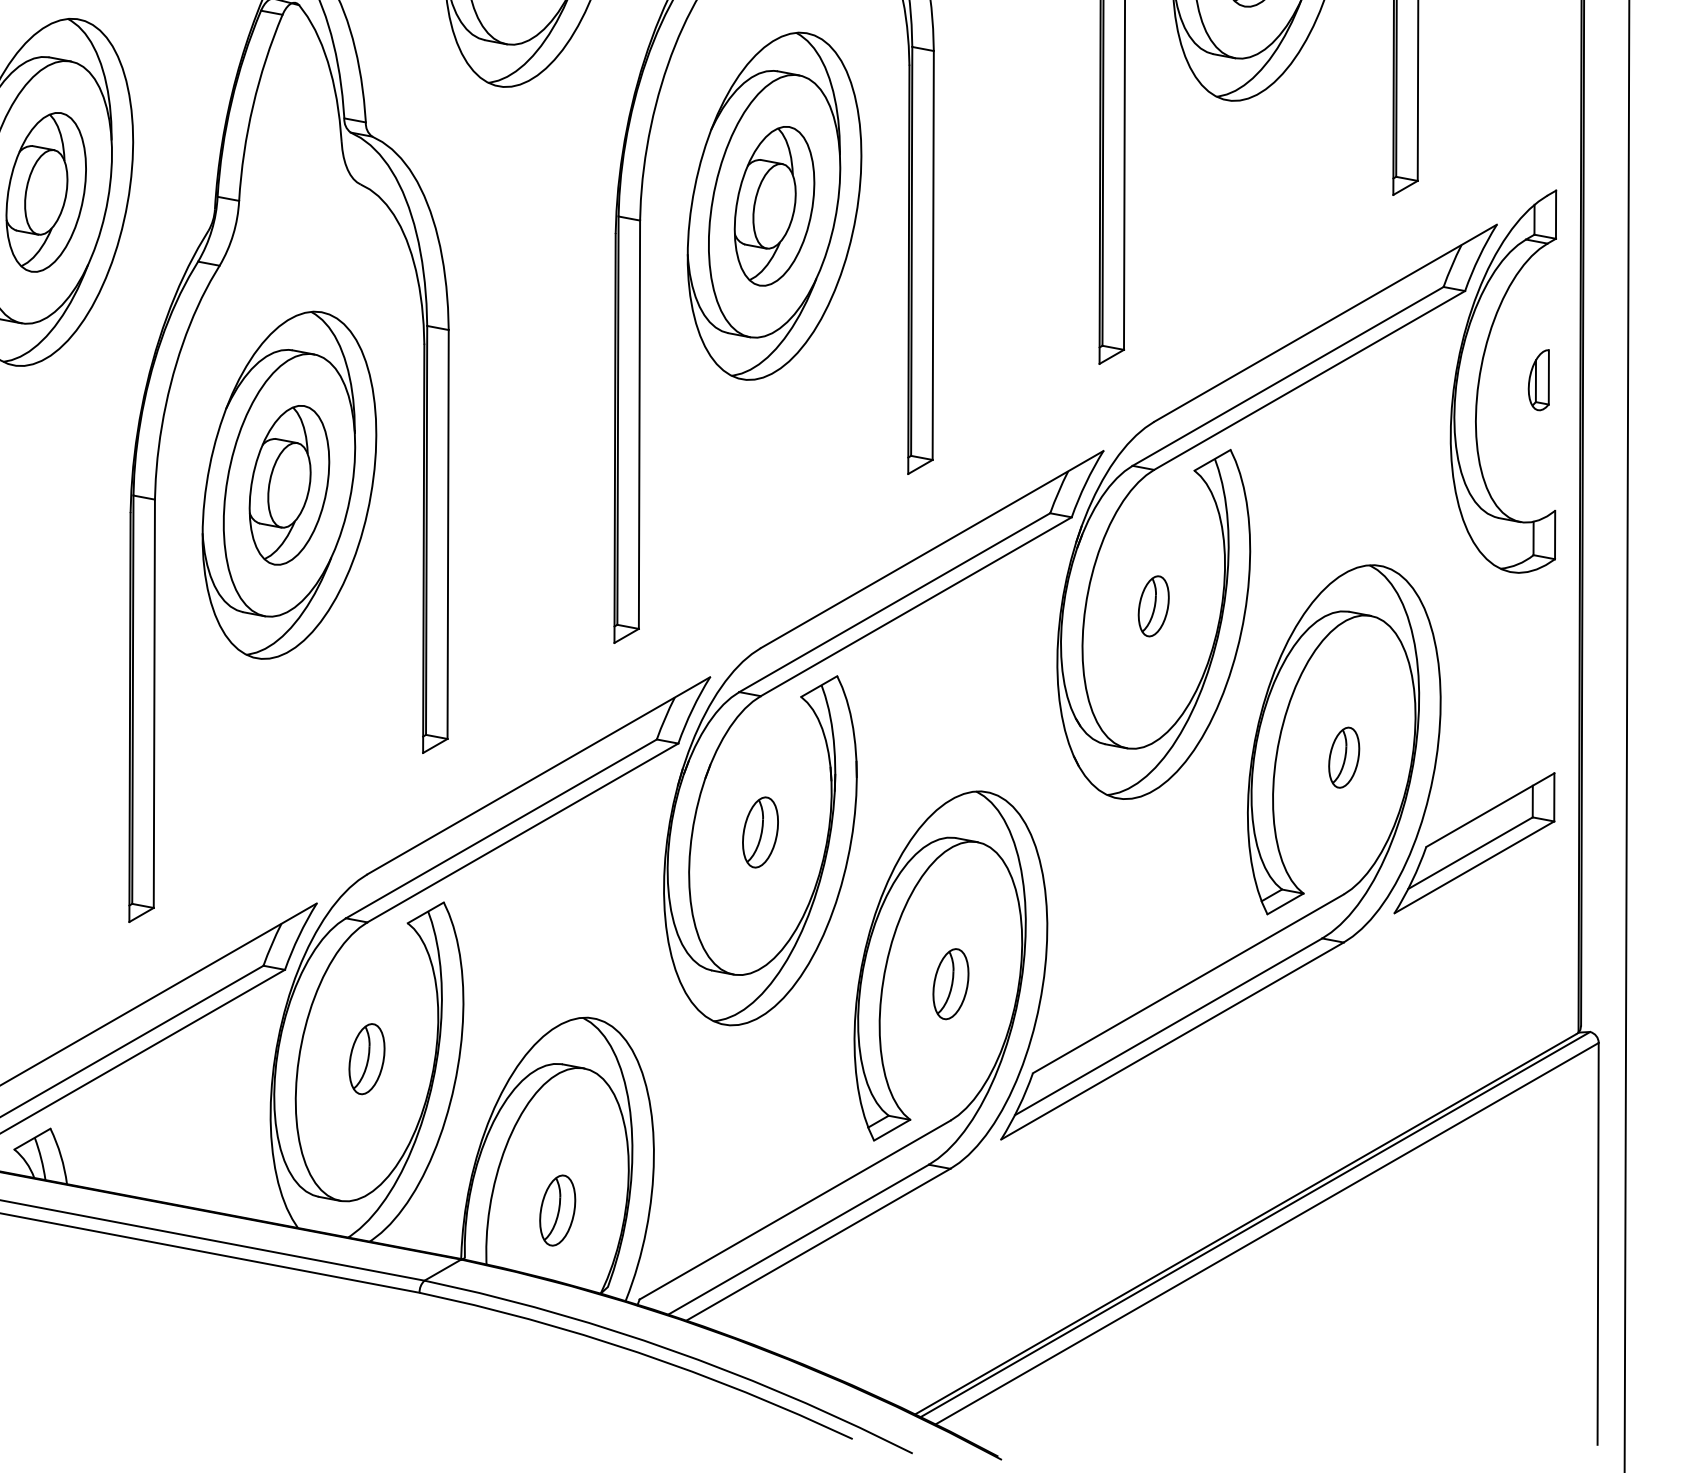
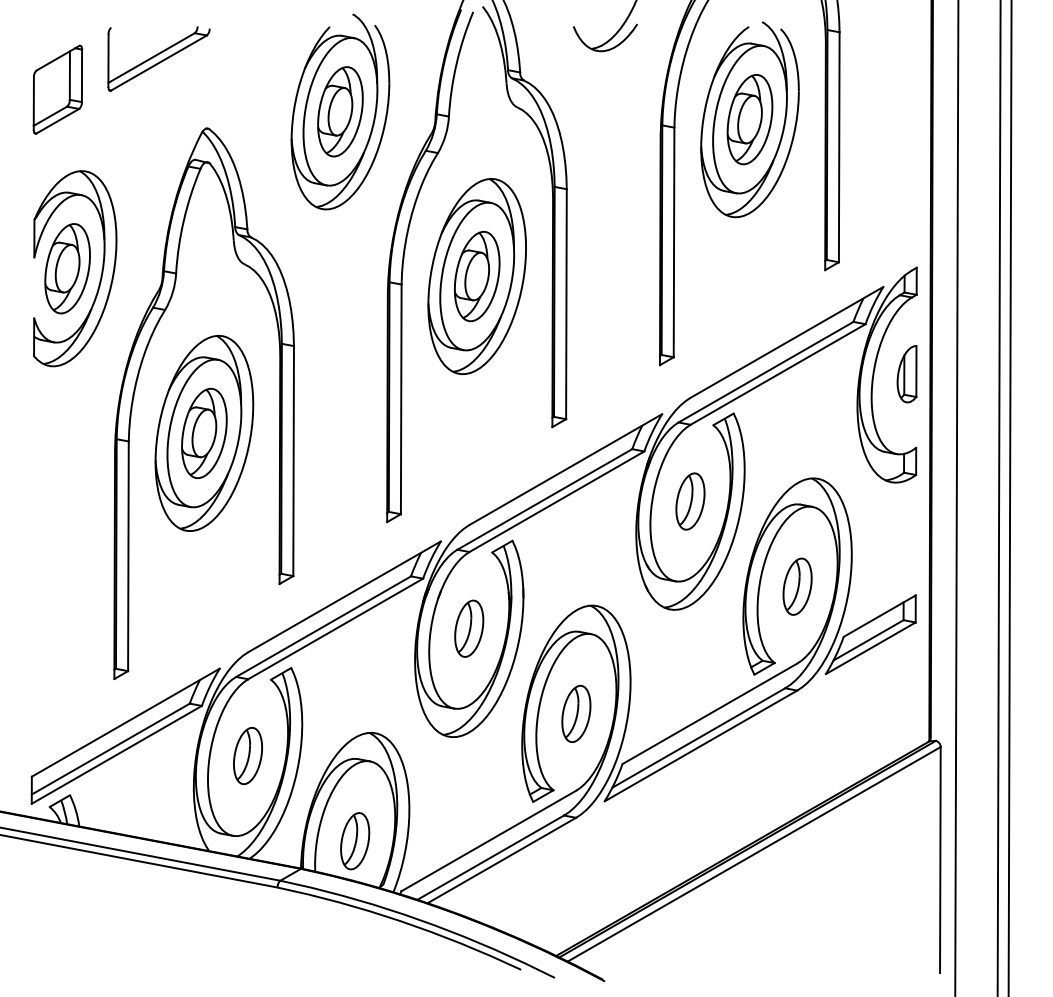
part: (1537, 380) -> (906, 374), size x1.67
part: (1153, 606) -> (690, 501), size x1.67
part: (1344, 757) -> (797, 586), size x1.67
part: (760, 832) -> (469, 628), size x1.43
part: (951, 983) -> (576, 713), size x1.43
part: (366, 1059) -> (247, 756), size x1.43
part: (558, 1210) -> (355, 841), size x1.43

